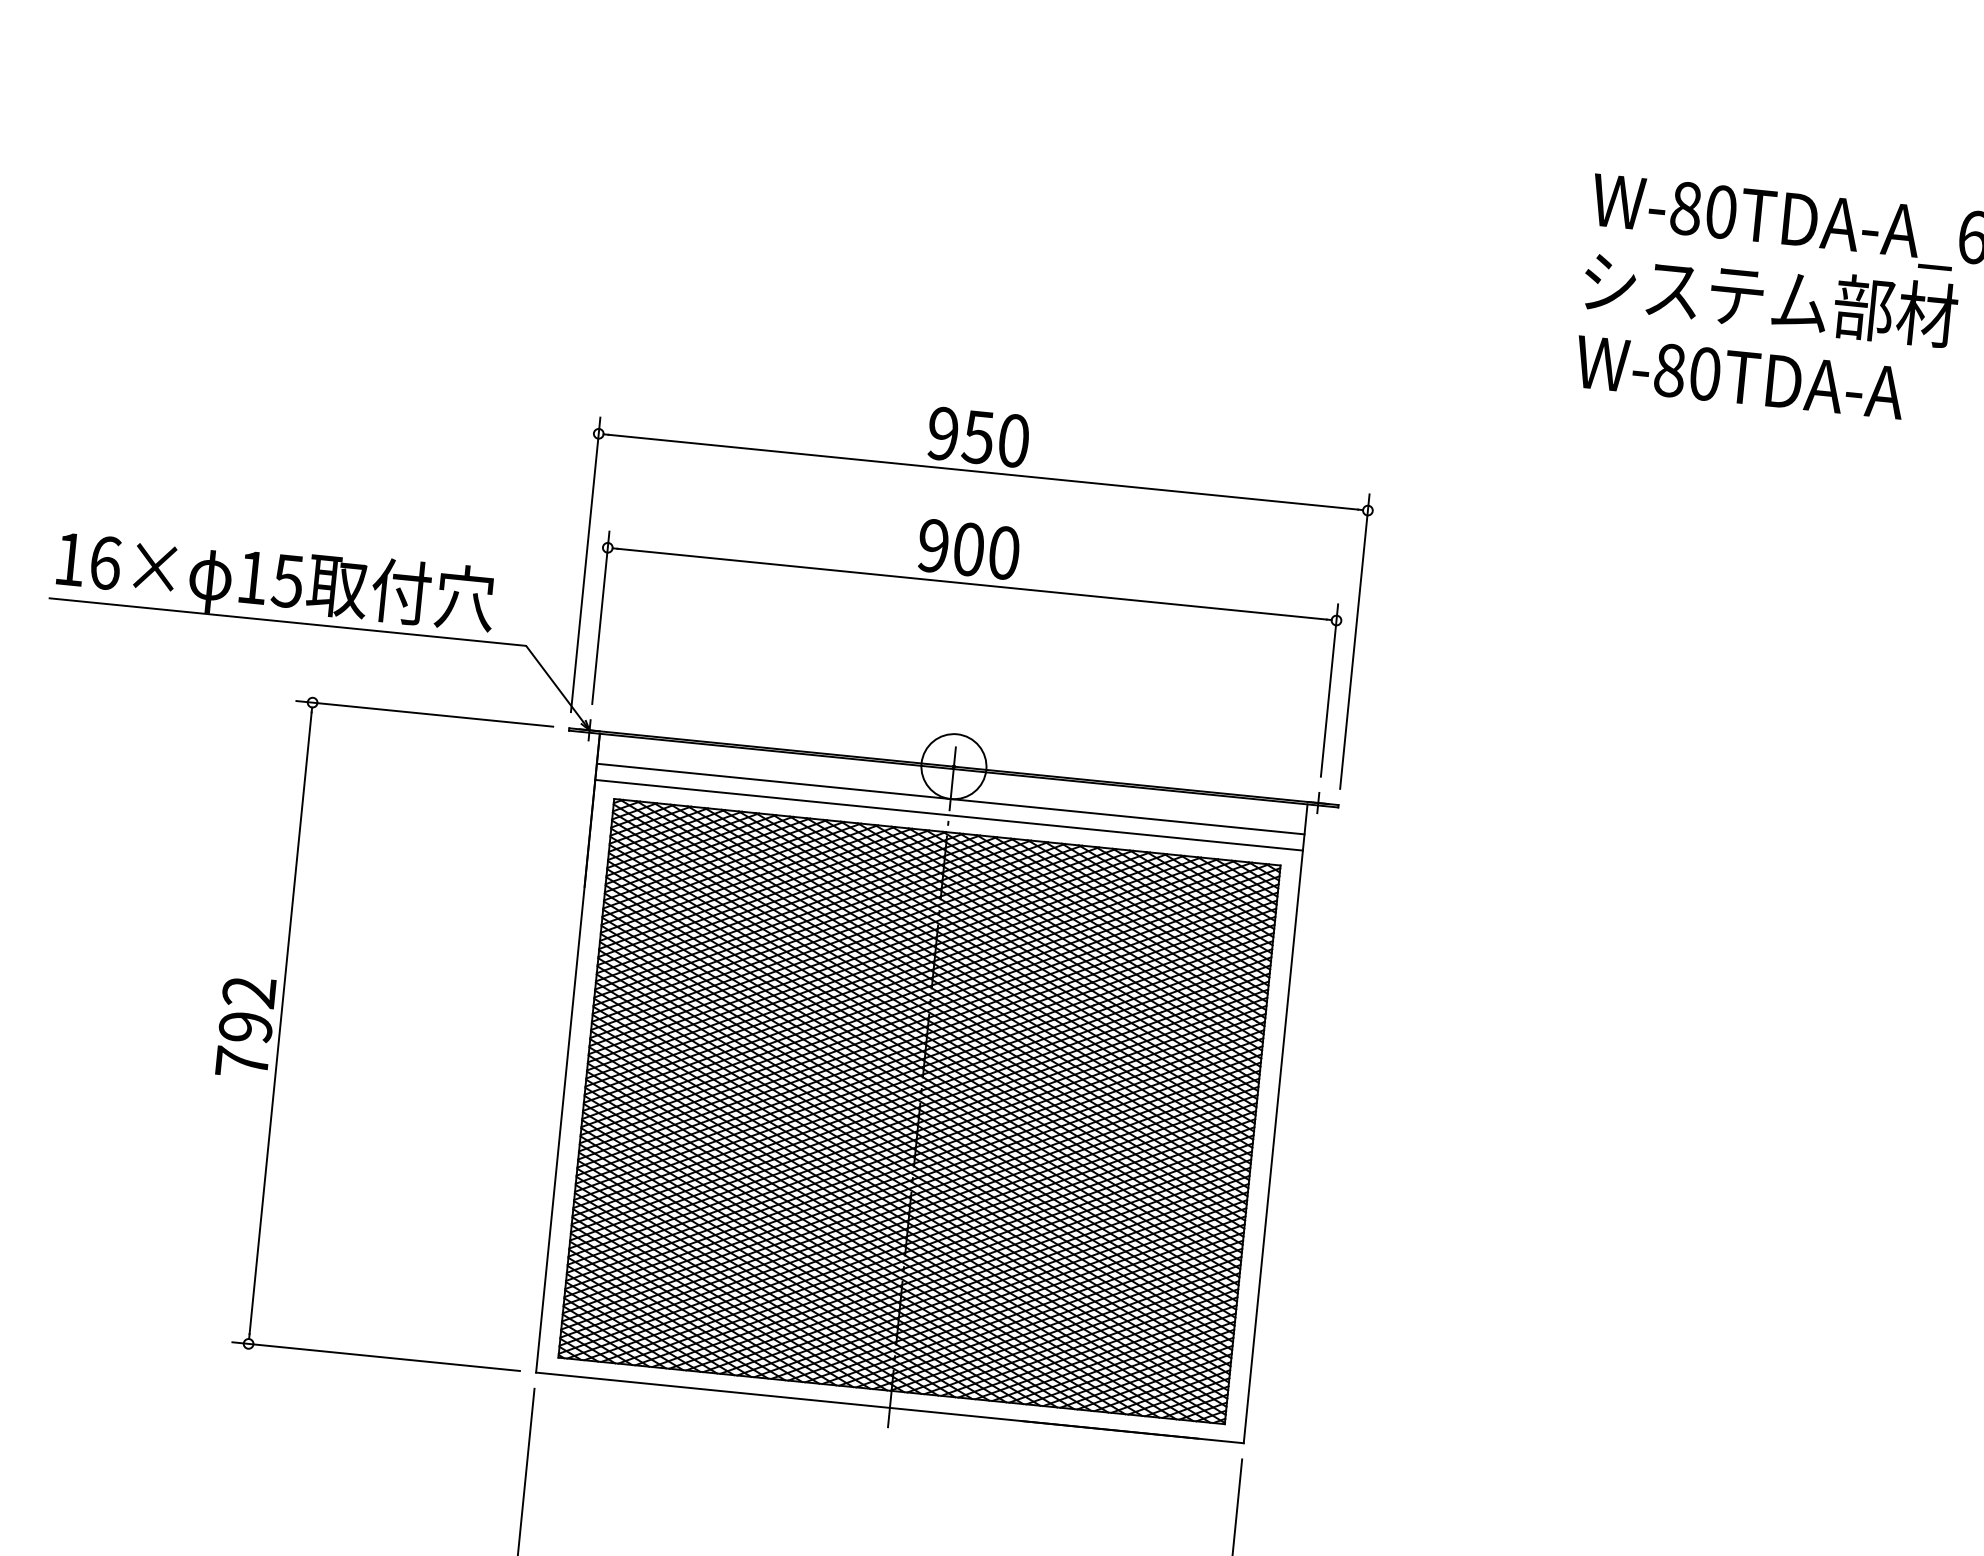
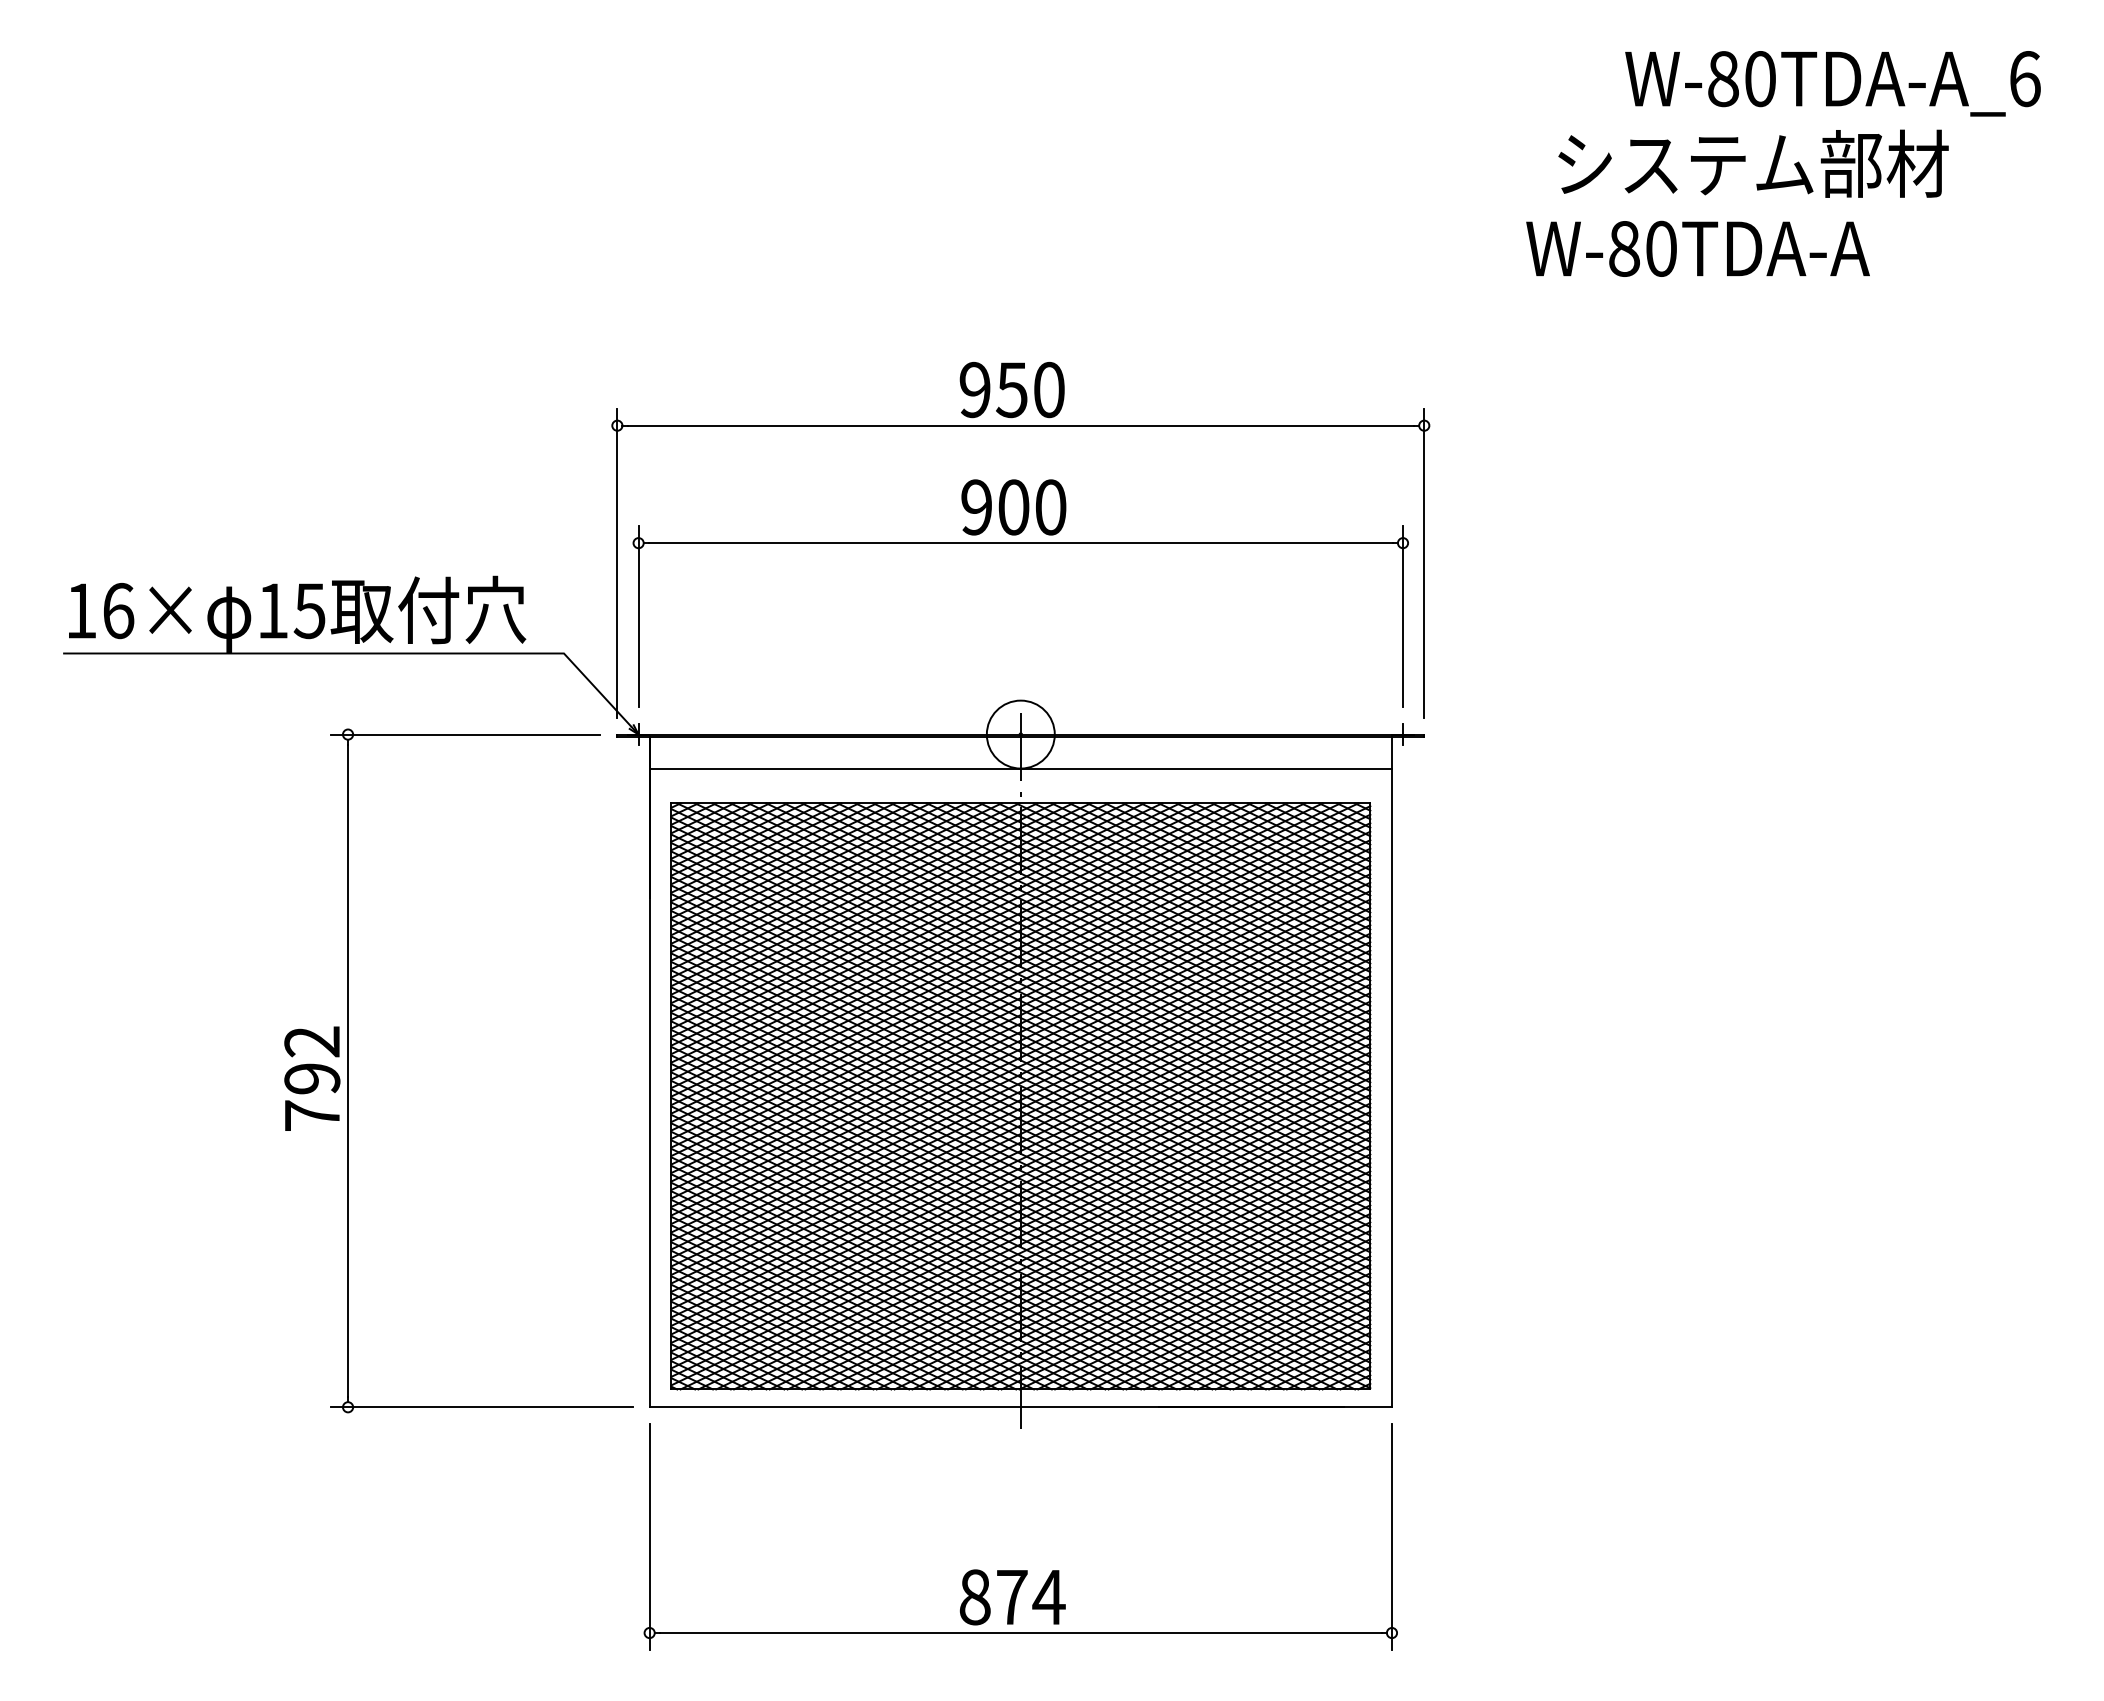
text: (1770, 298) -> (1753, 163), moved
text: (1739, 377) -> (1697, 248), moved
line: (948, 815) -> (1020, 785), removed

